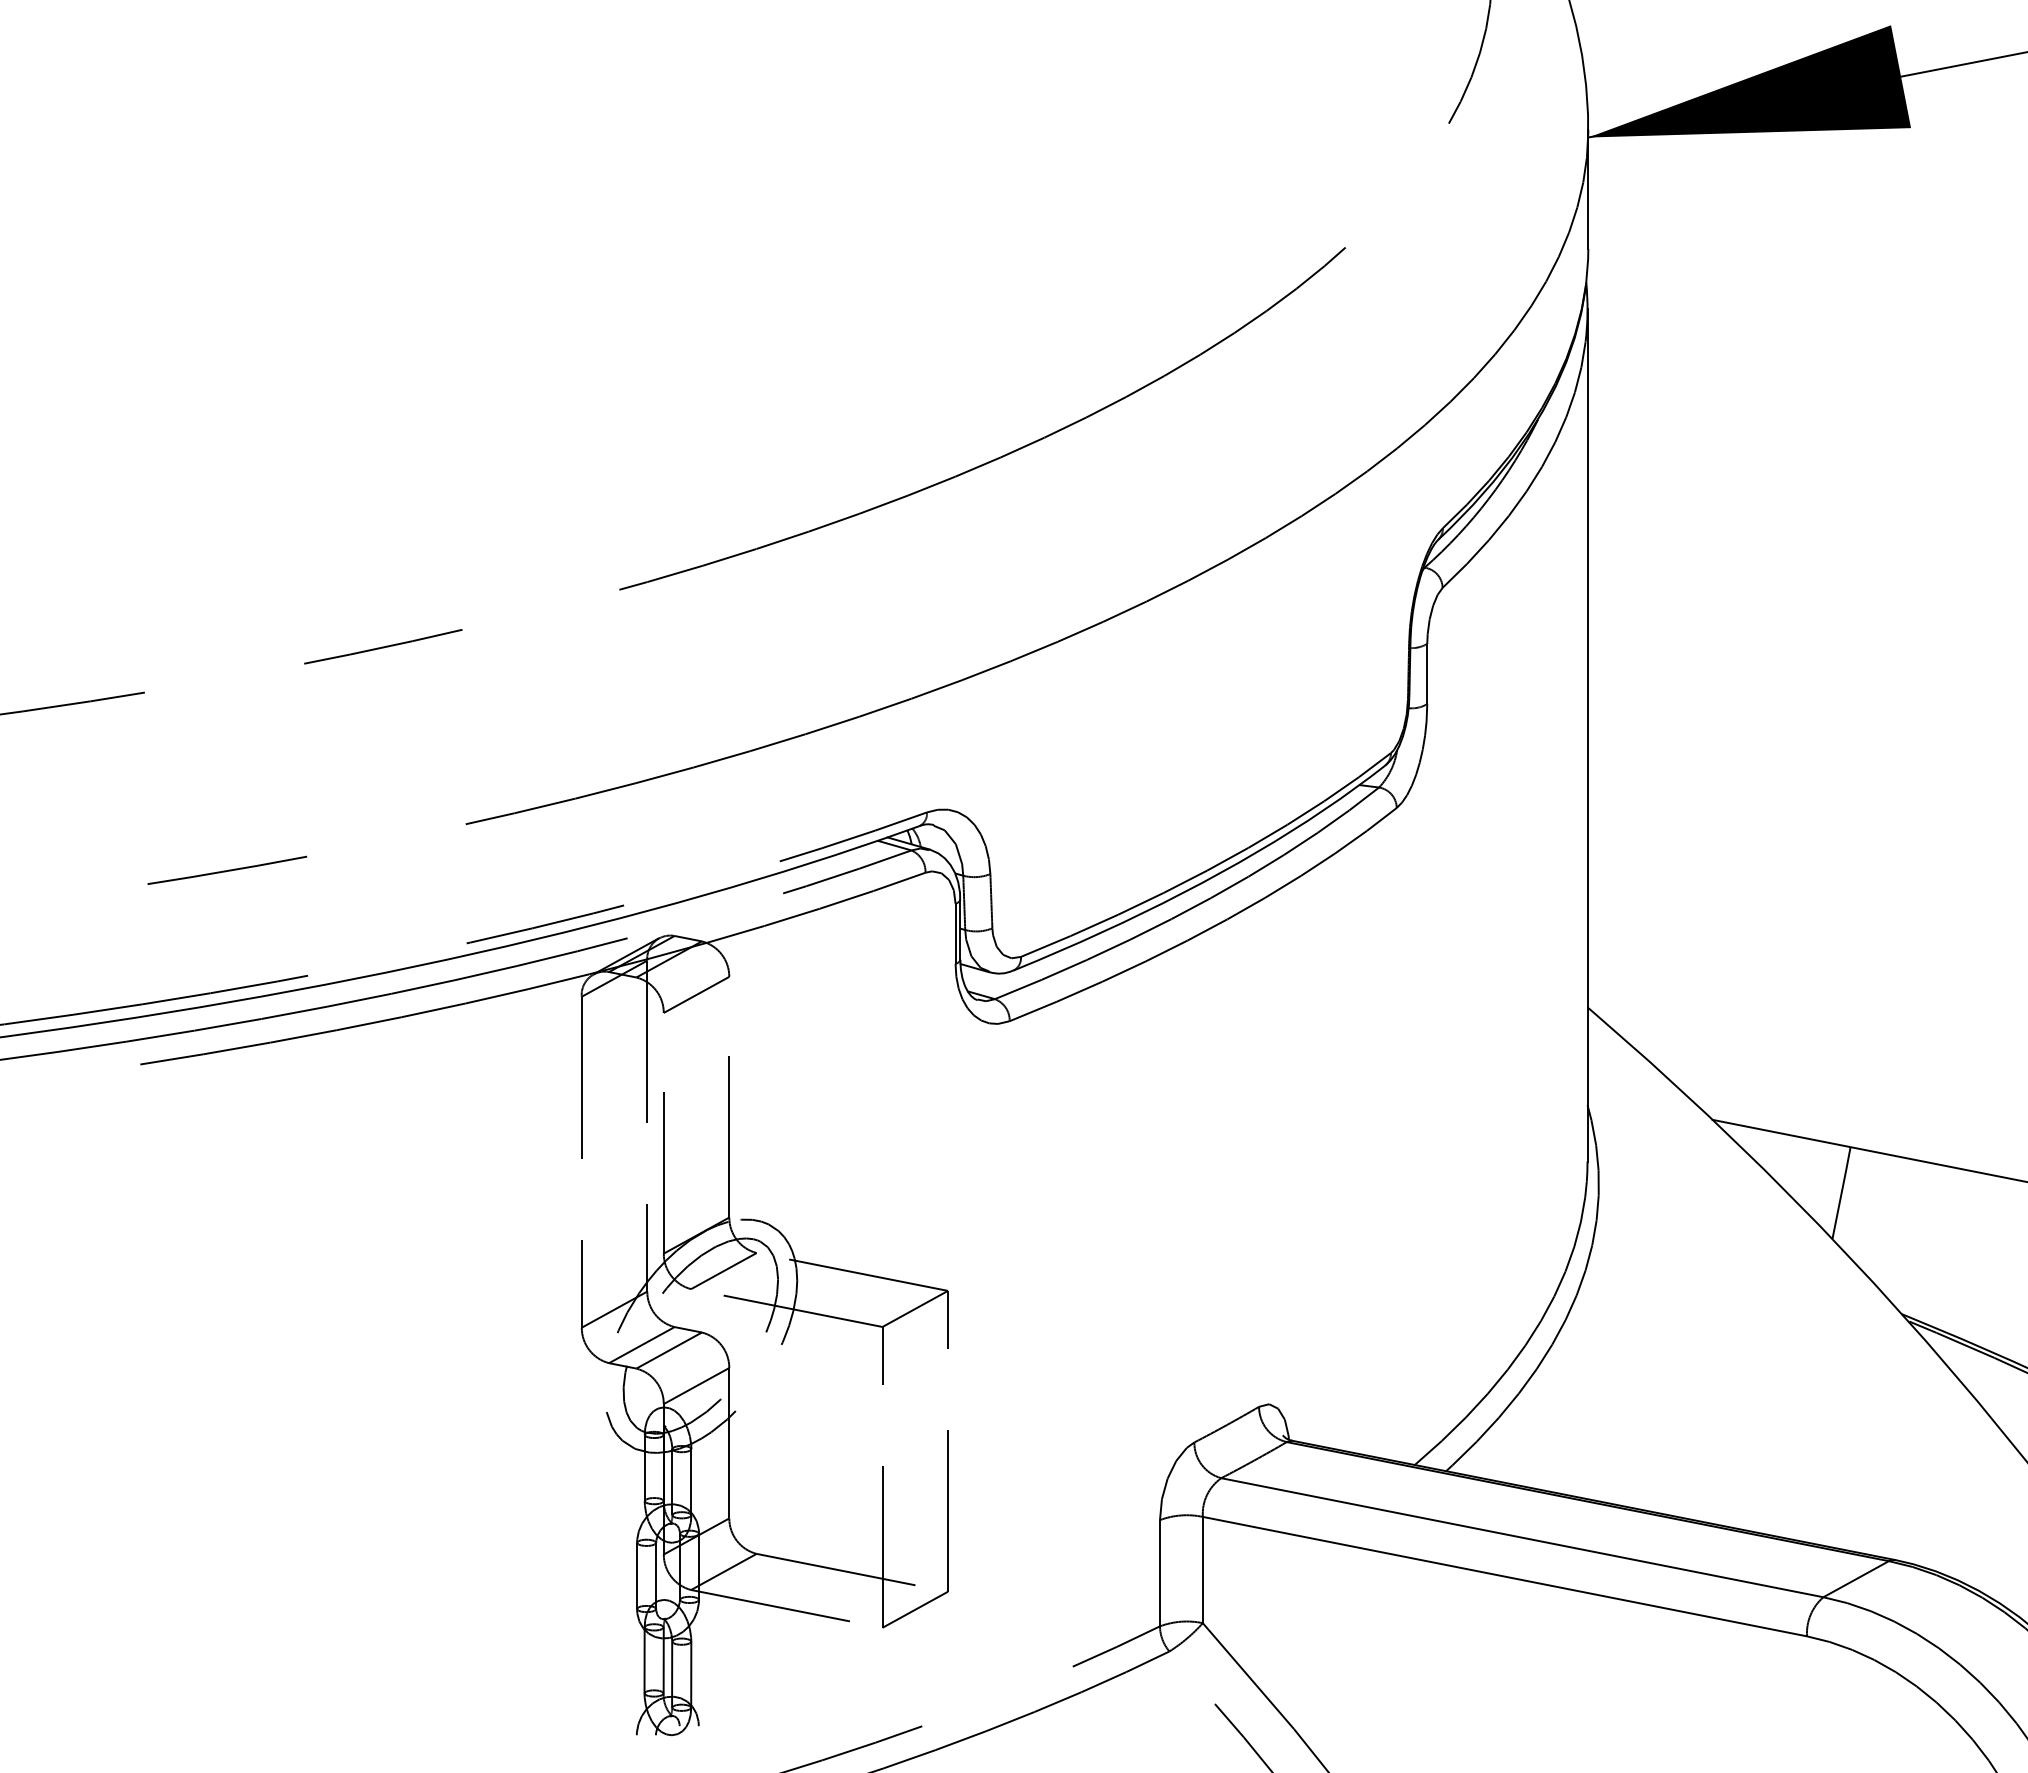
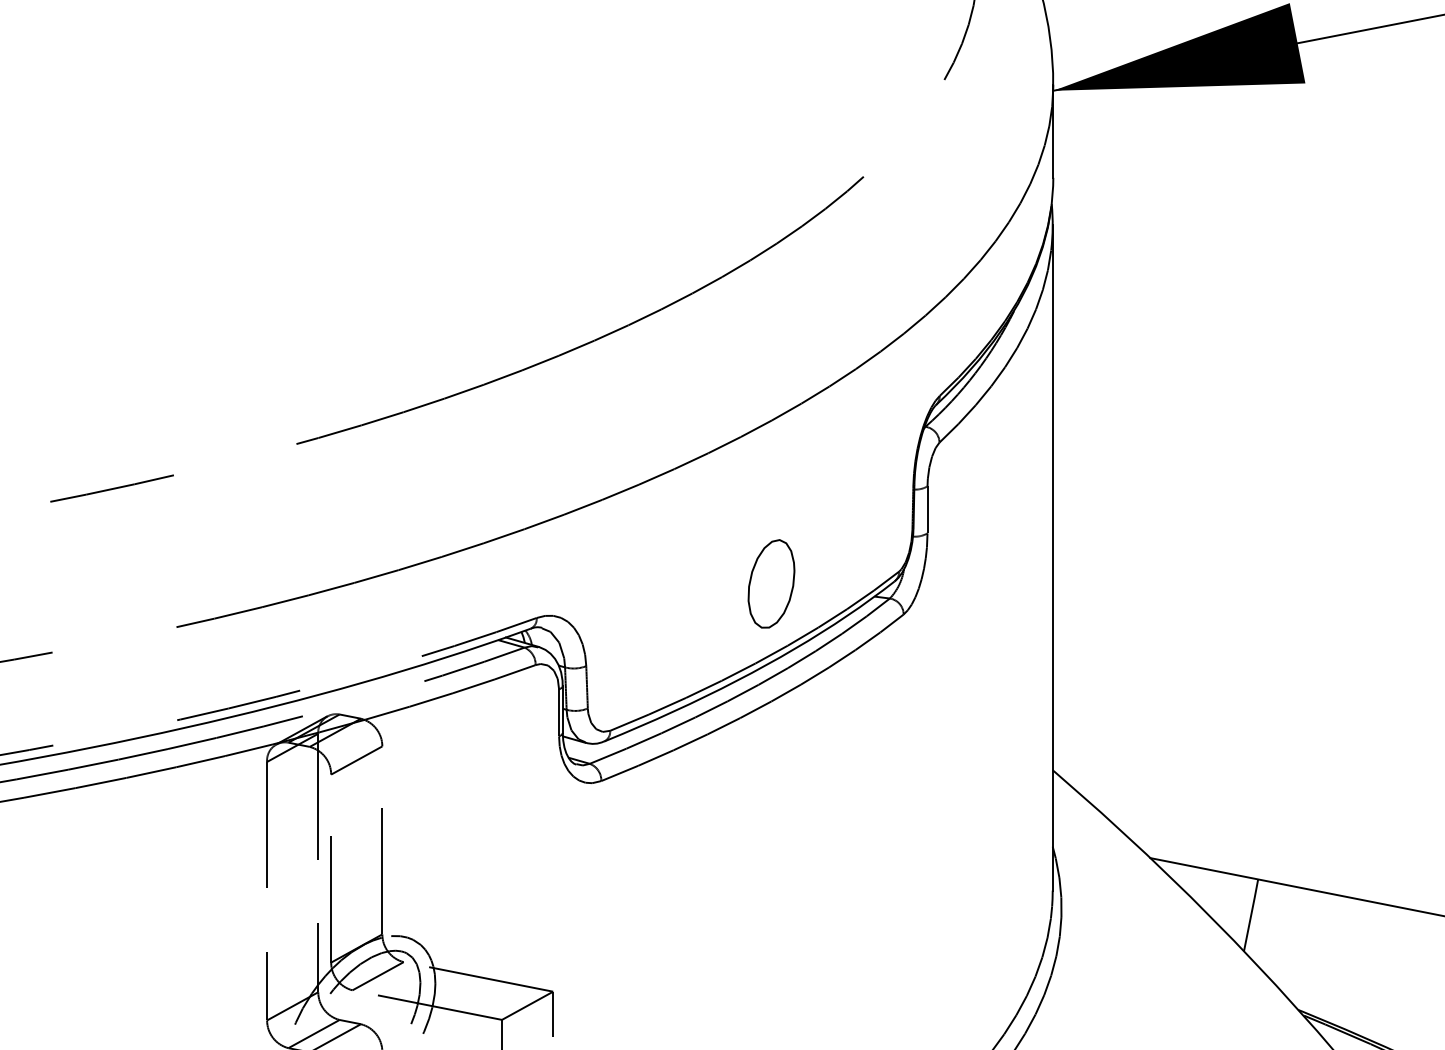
part: (1227, 768) -> (771, 583), added

